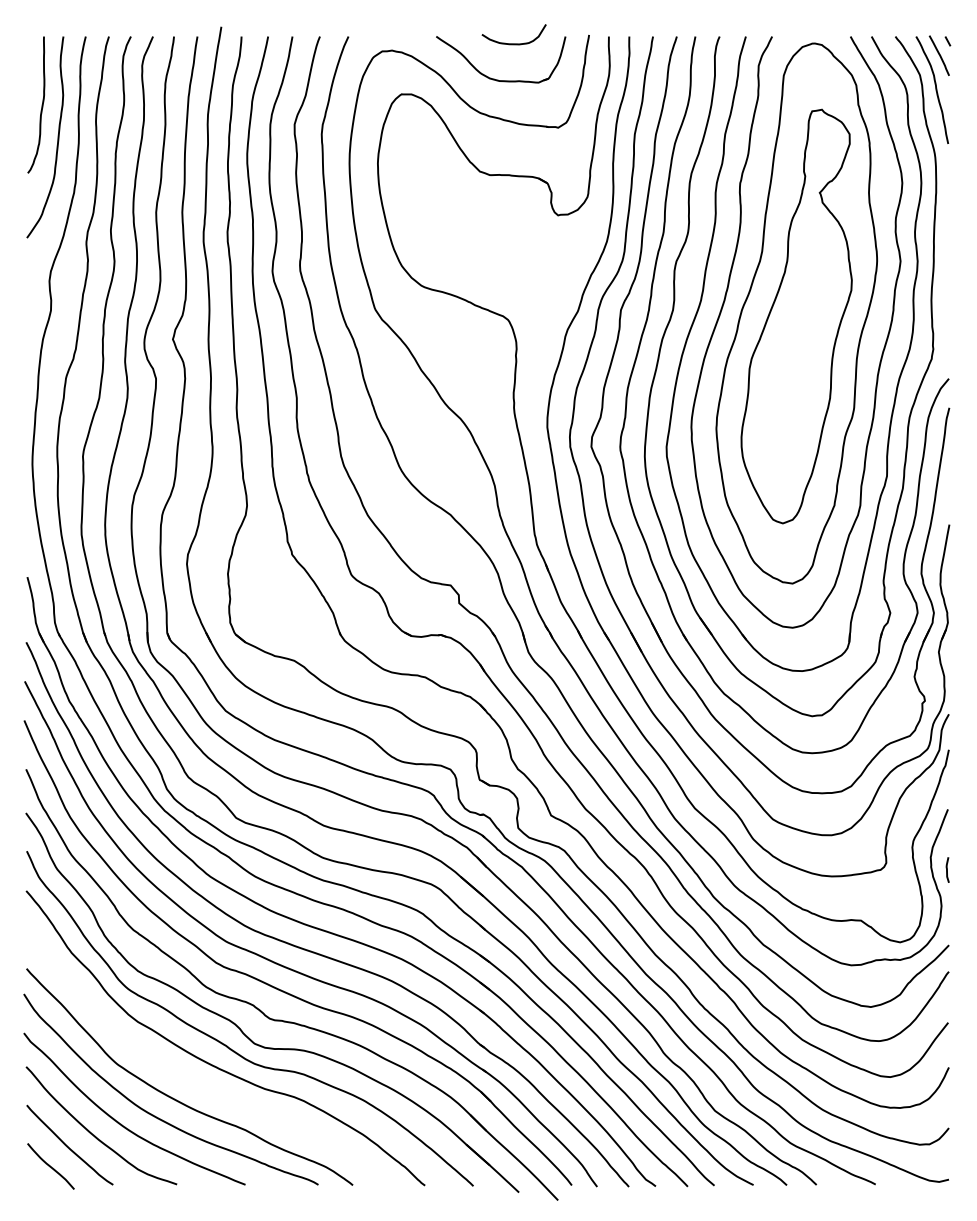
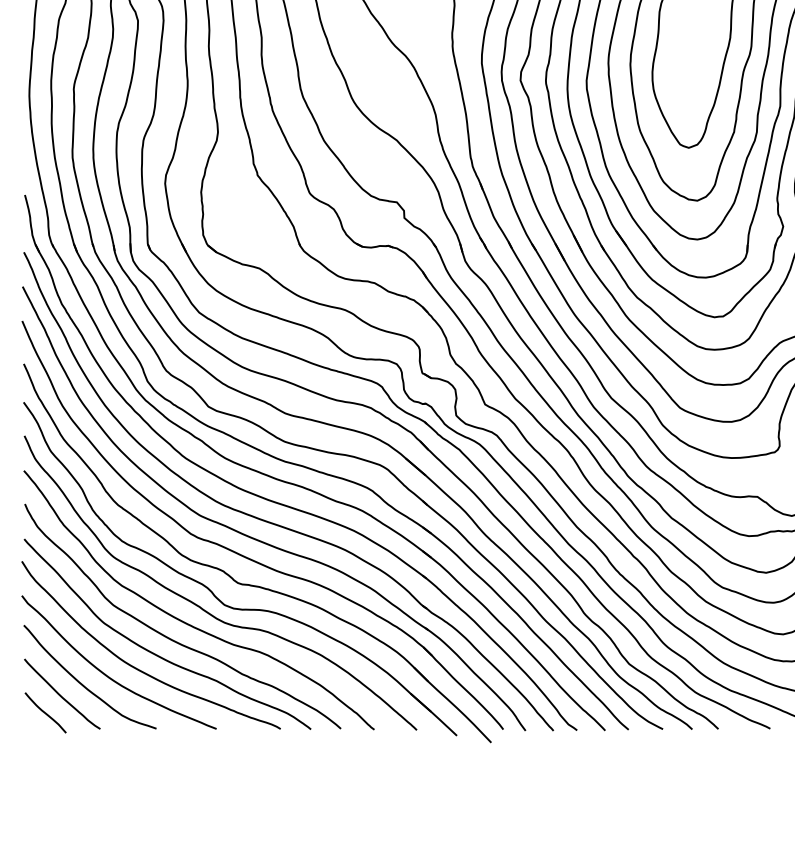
curve: (193, 1081) -> (170, 638), added

